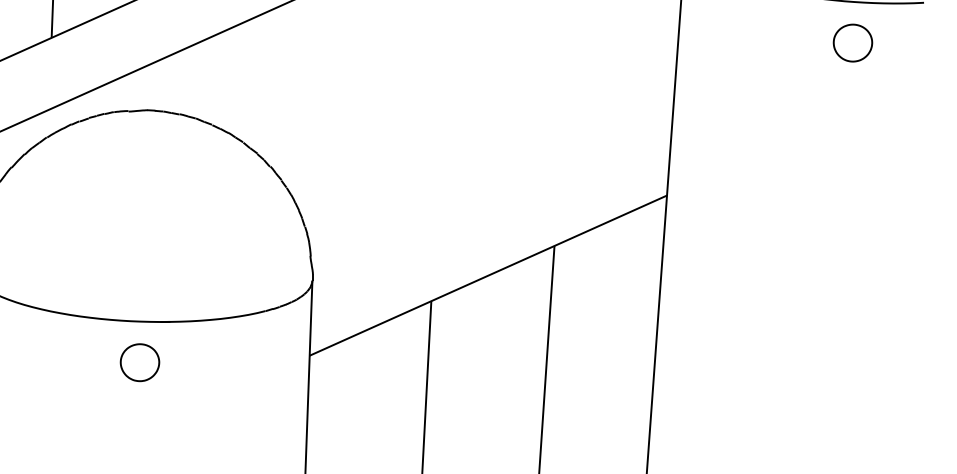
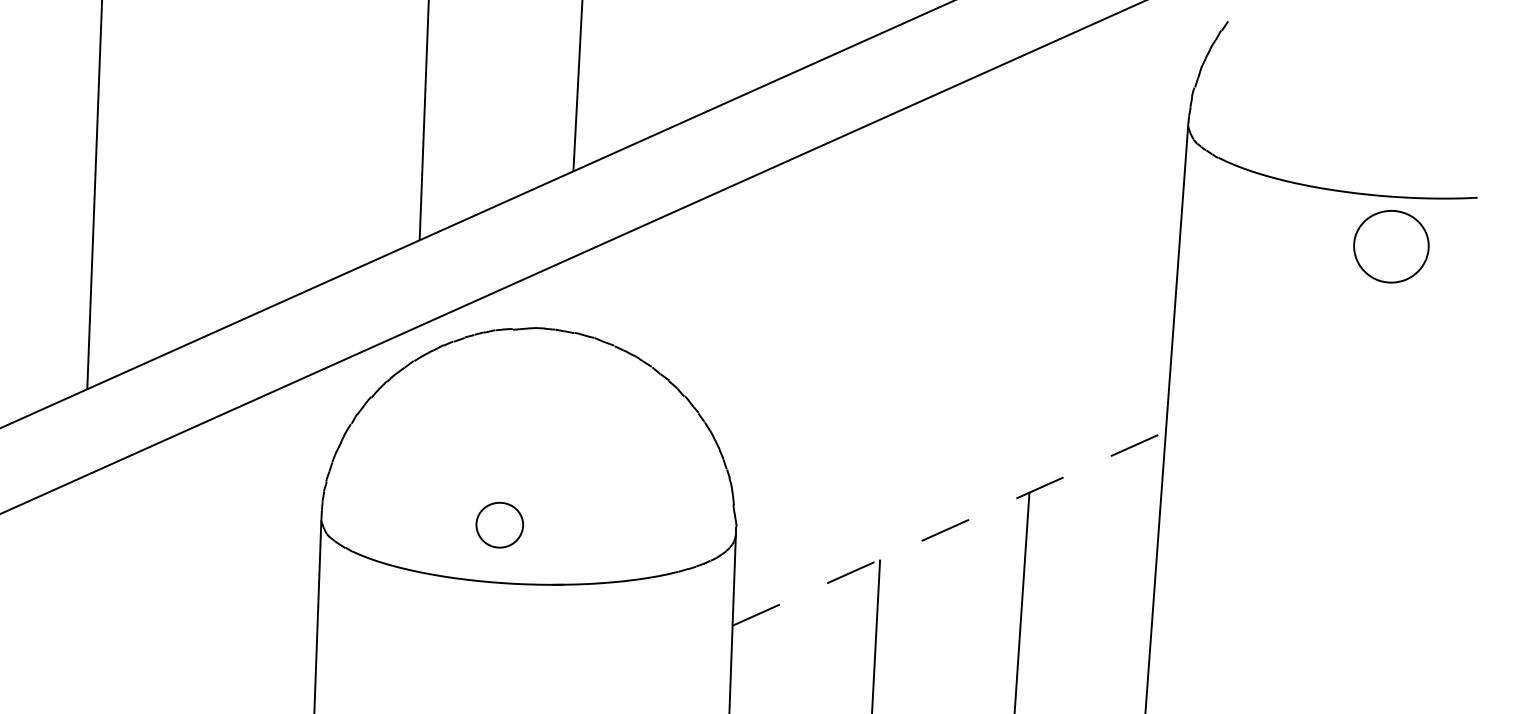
part: (853, 42) -> (1391, 246), size x1.6
line: (488, 275) -> (949, 528), solid -> dashed
part: (139, 362) -> (499, 524), moved

